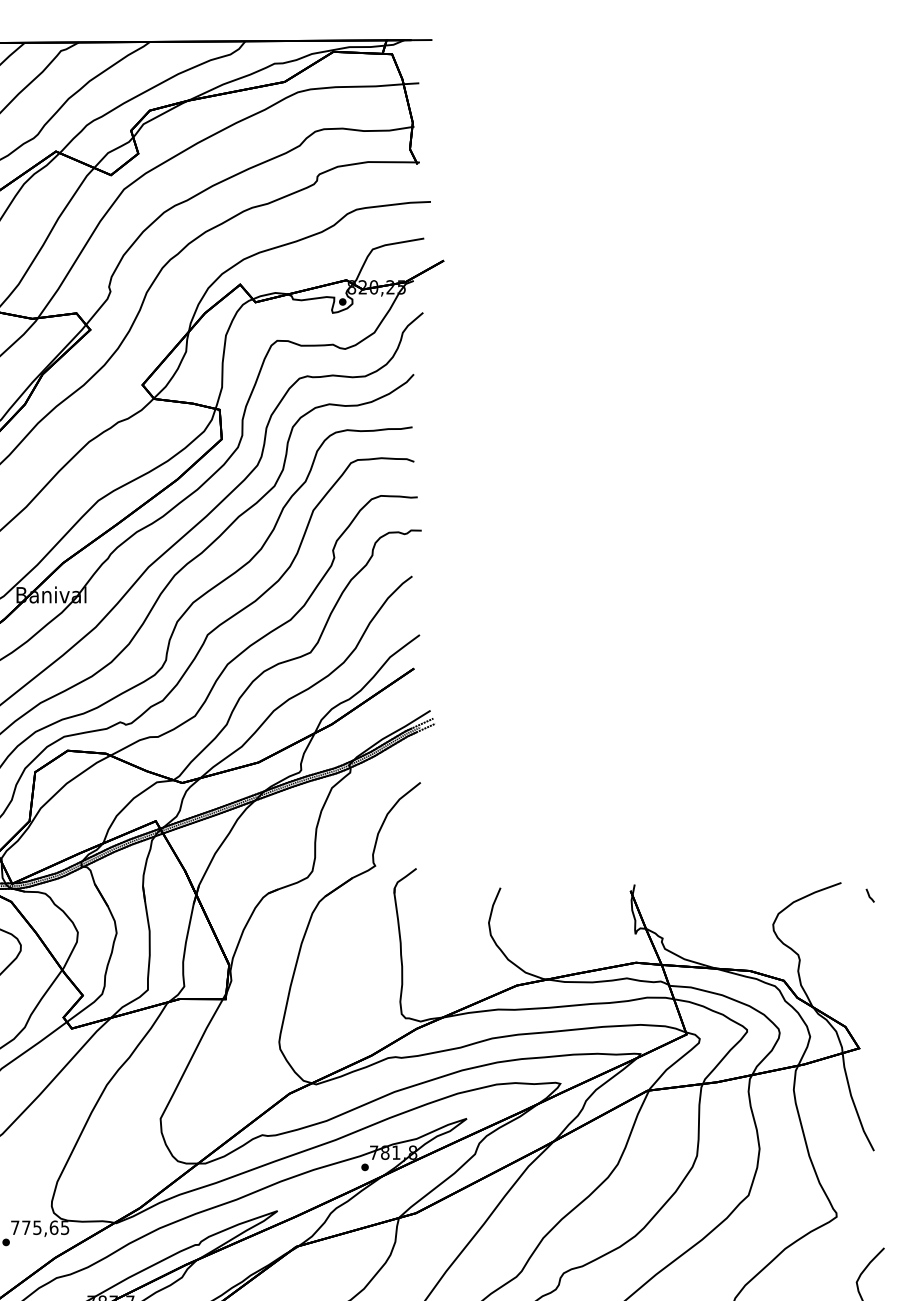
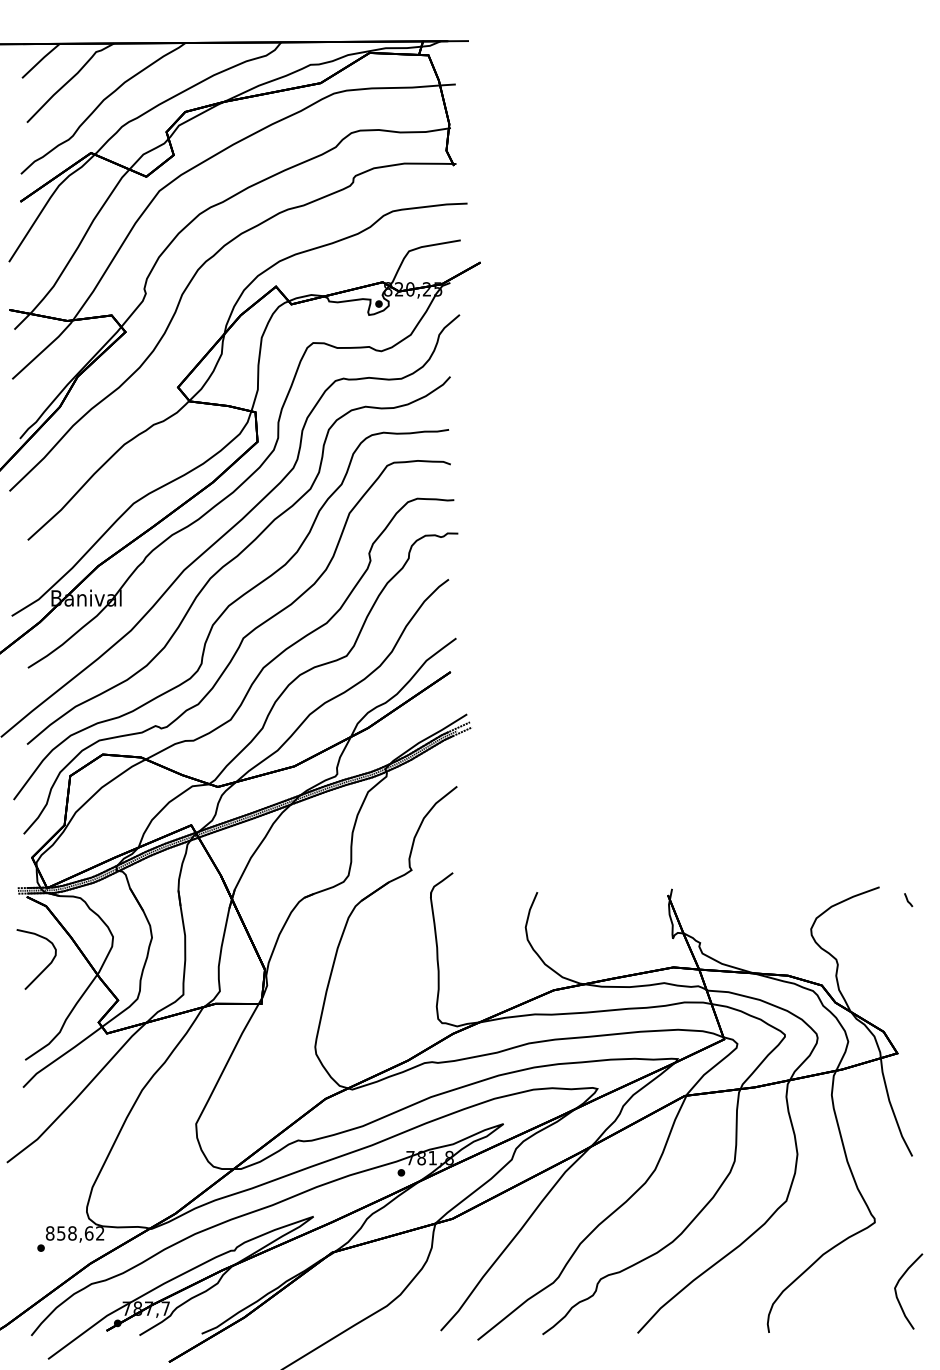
text: (39, 1227) -> (74, 1233), 775,65 -> 858,62

